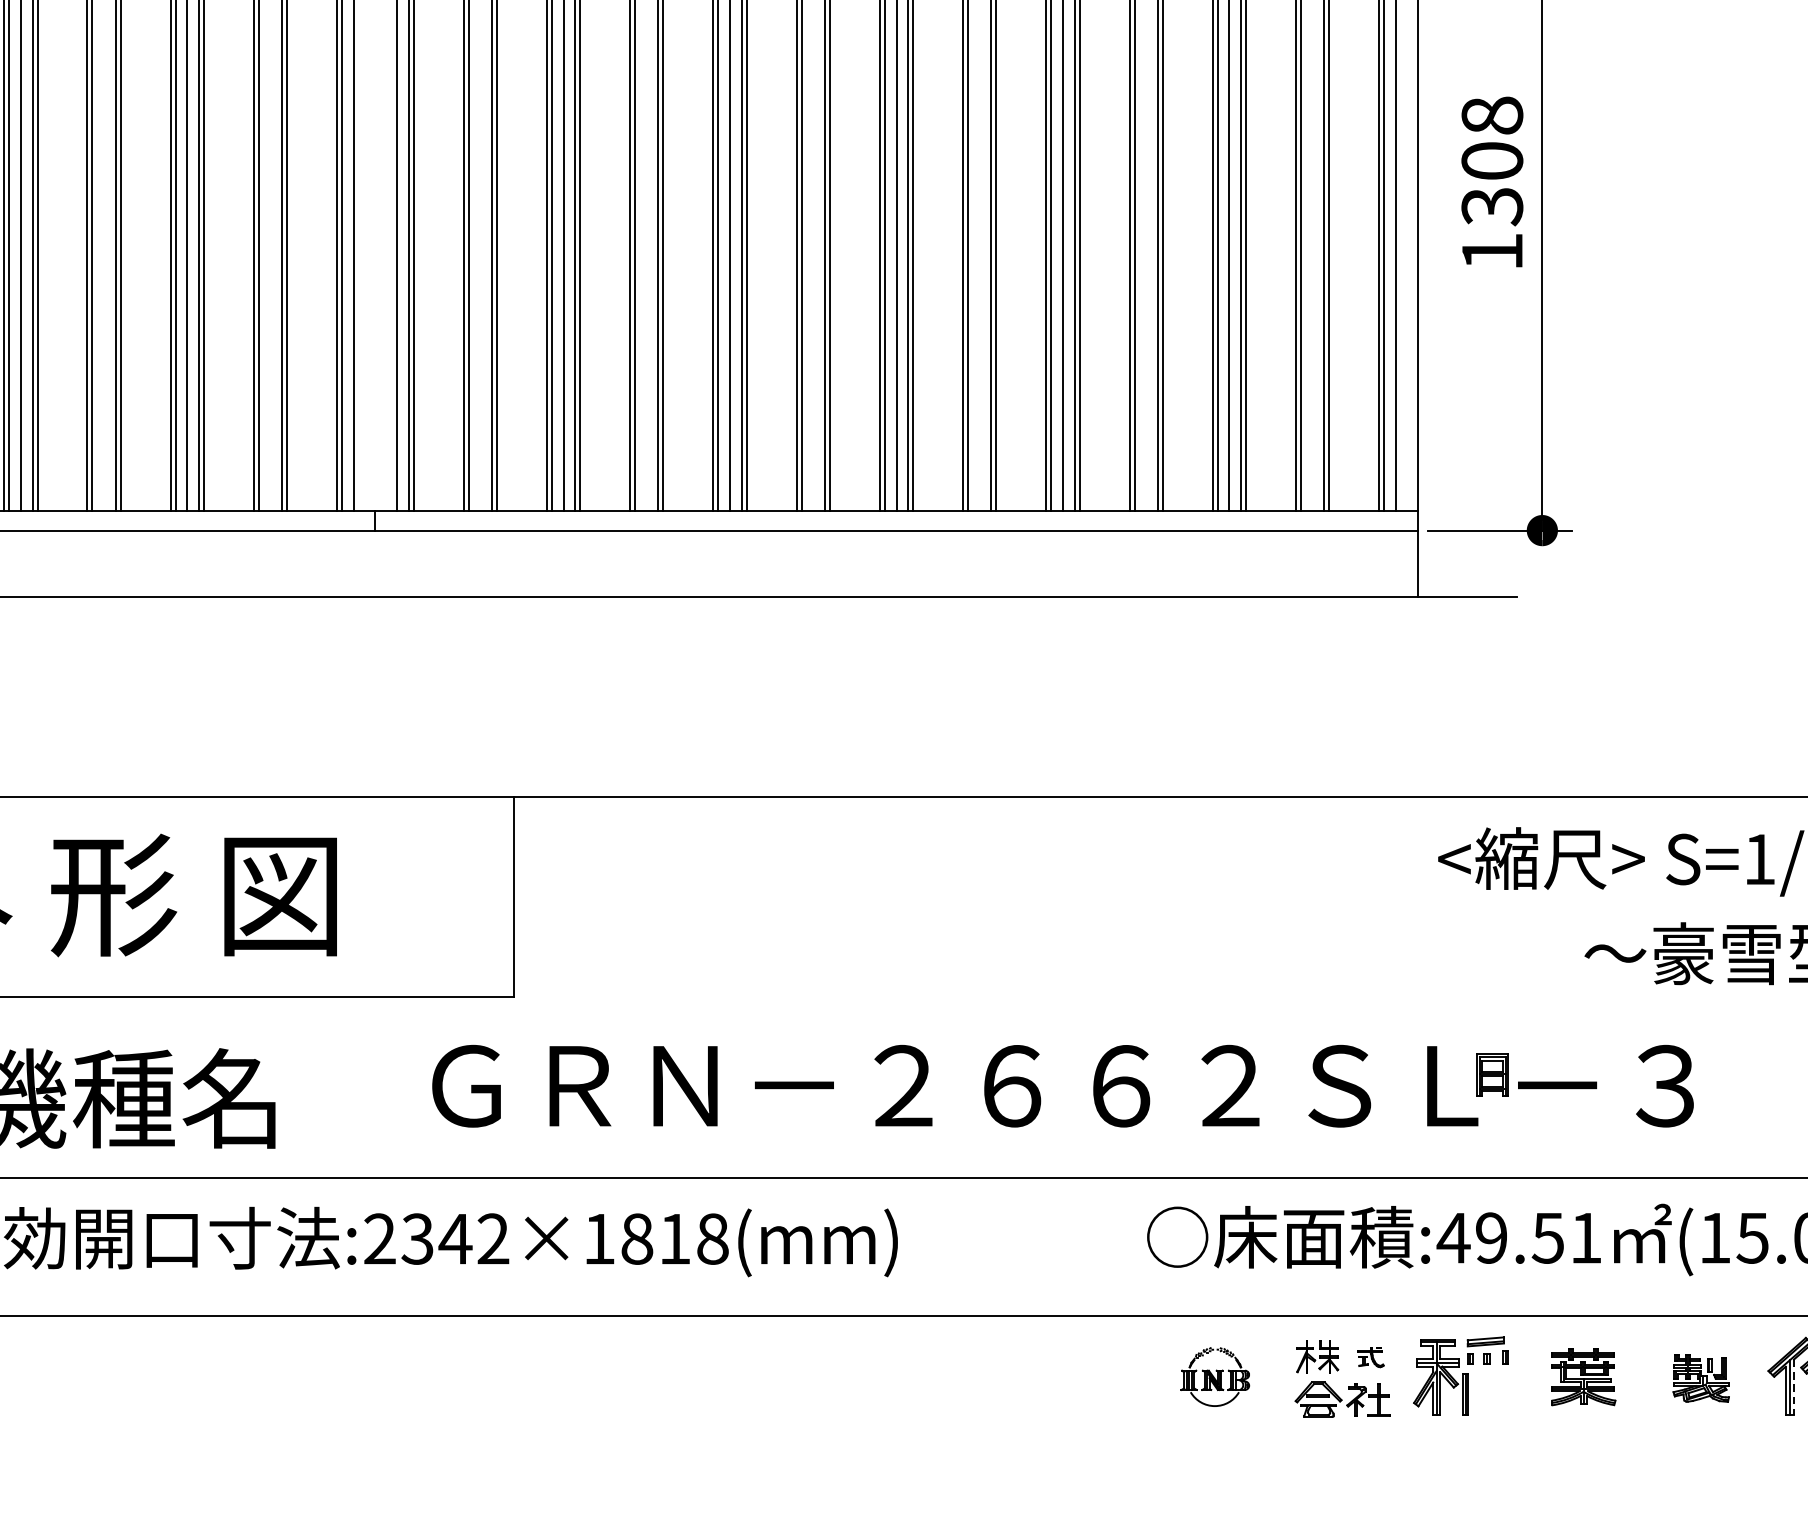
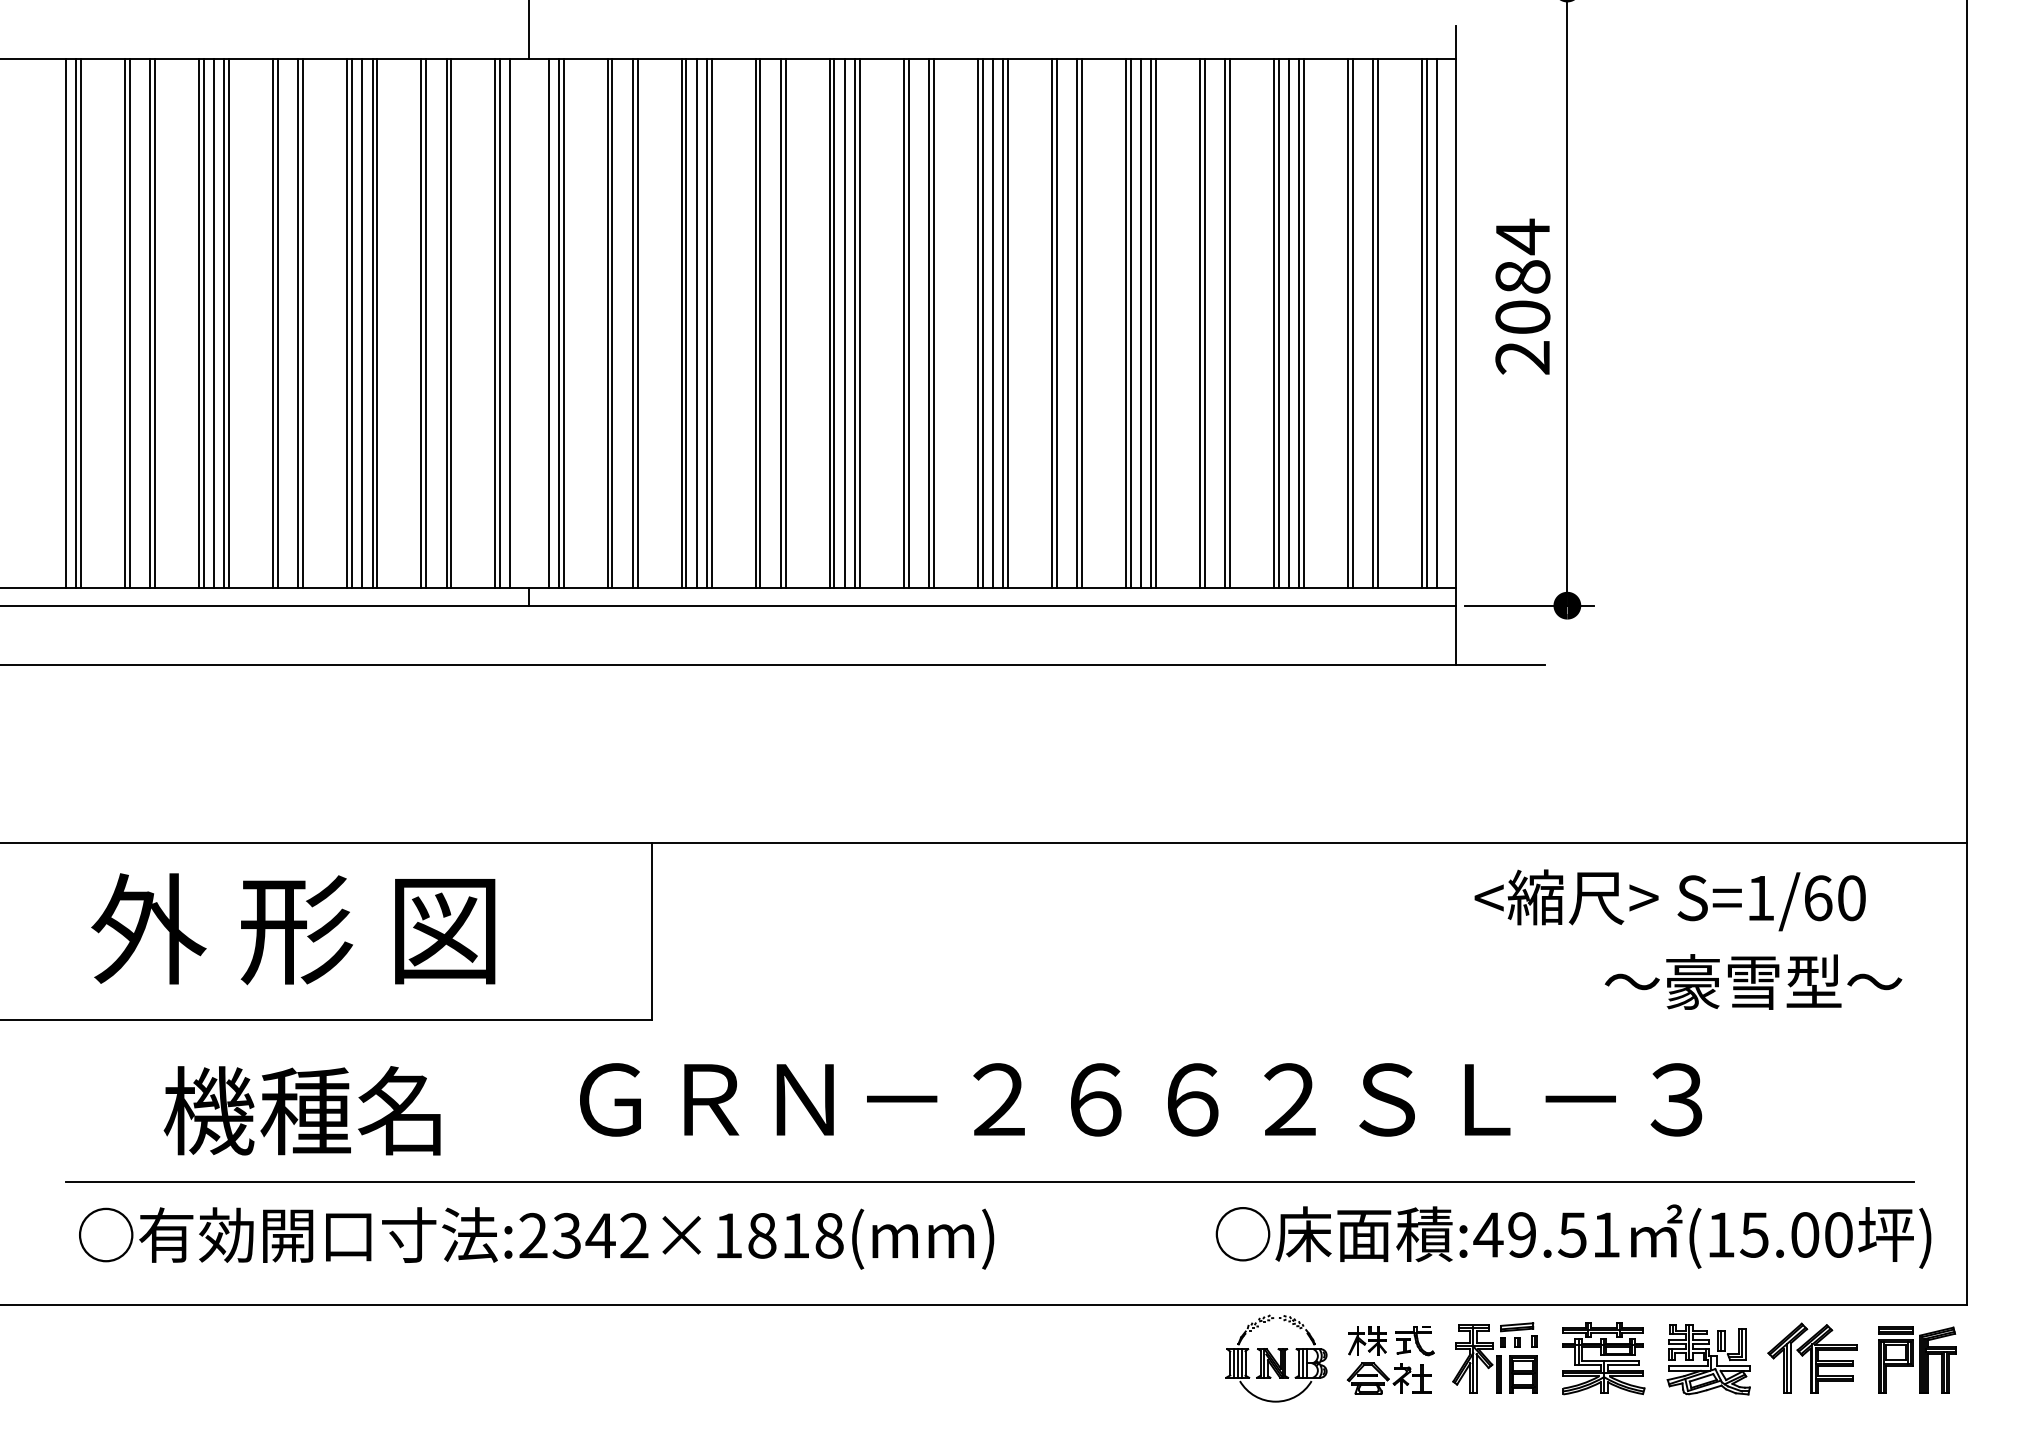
text: (1491, 182) -> (1522, 296), 1308 -> 2084
part: (1493, 1075) -> (1523, 1374), moved
part: (1370, 1357) -> (1414, 1341), size x1.67
part: (1215, 1376) -> (1276, 1358), size x1.67
part: (1582, 1376) -> (1603, 1358), size x1.43
part: (1701, 1378) -> (1708, 1359), size x1.67
line: (1794, 1387) -> (1791, 1367), dashed -> solid

